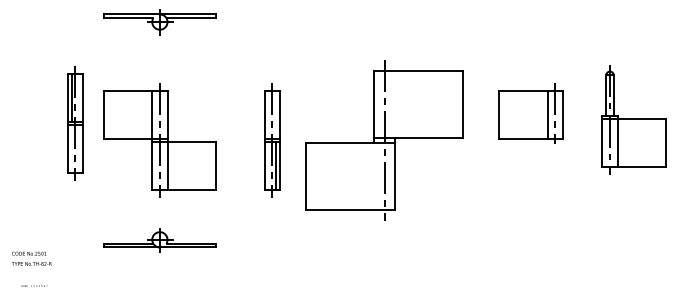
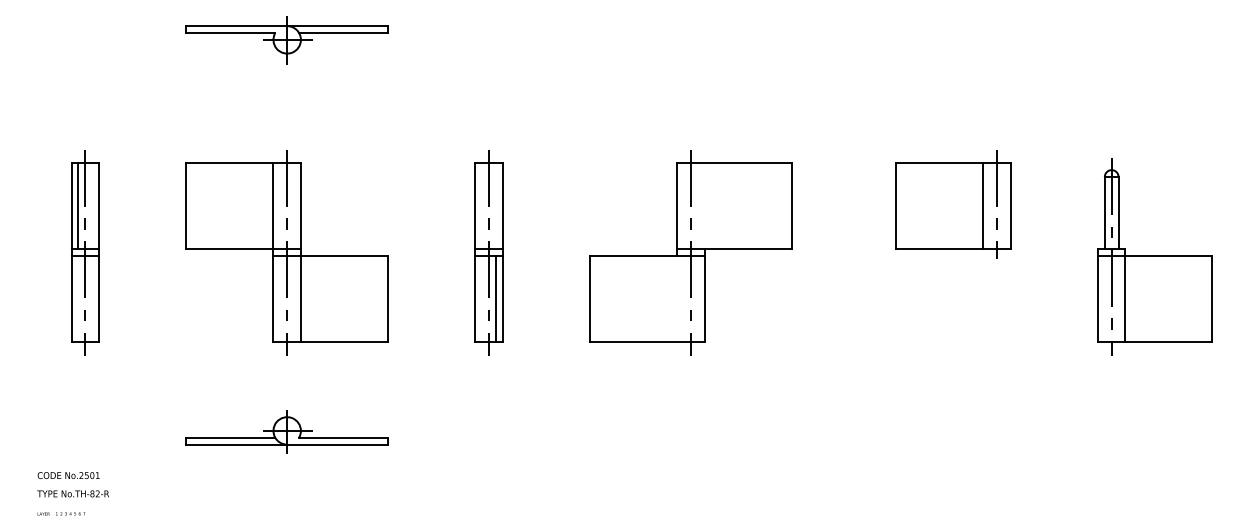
part: (633, 119) -> (1153, 256), moved
part: (75, 123) -> (85, 252), moved
part: (384, 140) -> (690, 252), size x0.71
text: (31, 258) -> (72, 484), moved

